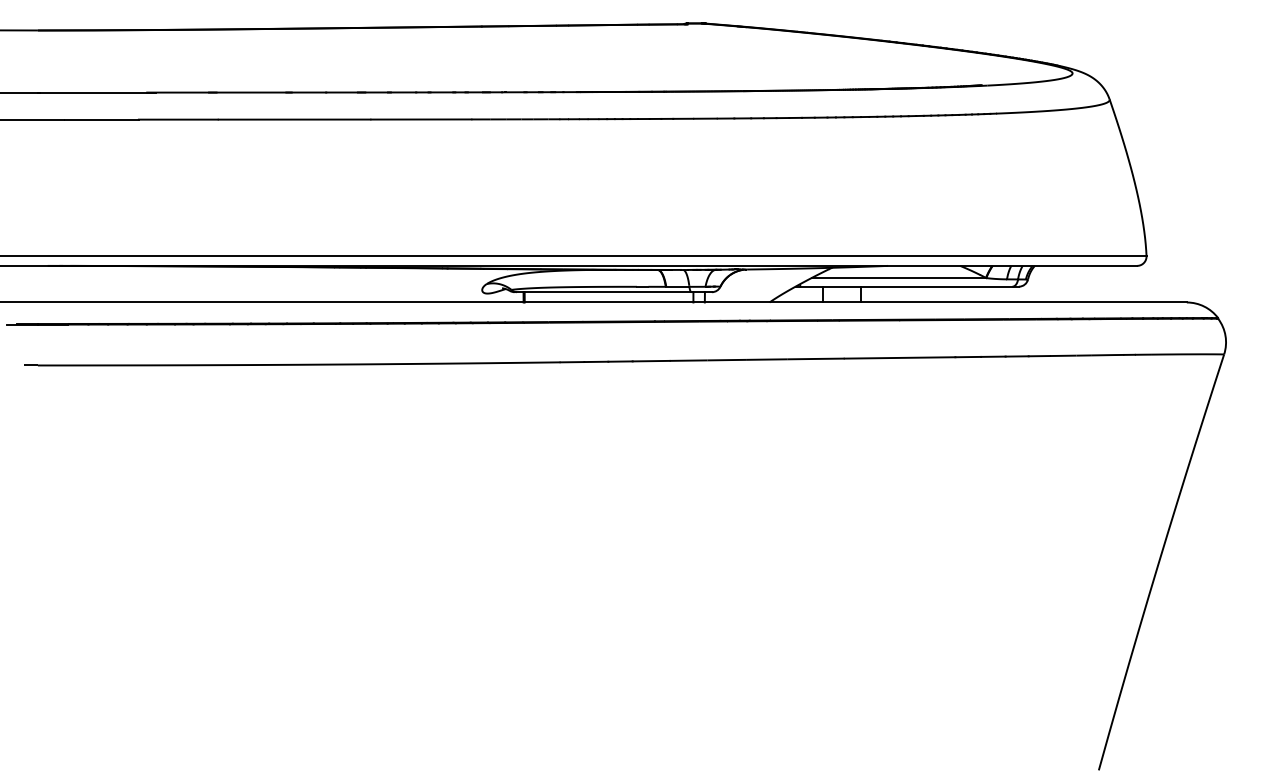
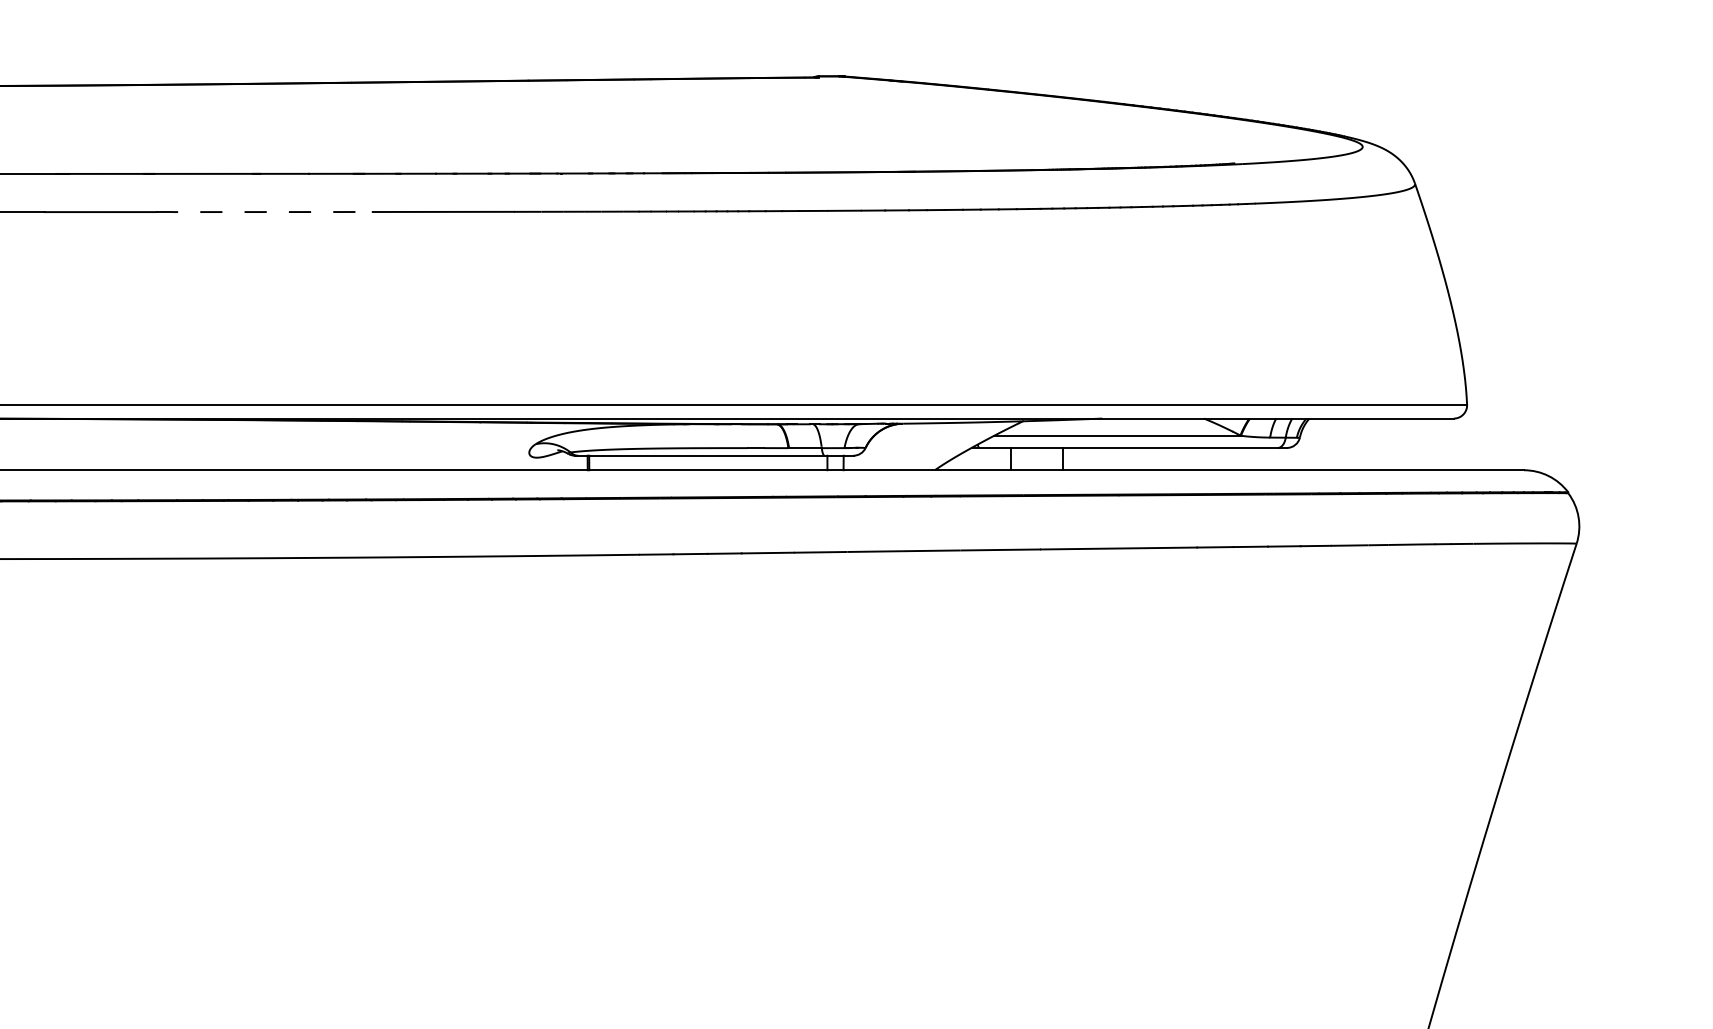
line: (293, 119) -> (262, 211), solid -> dashed

